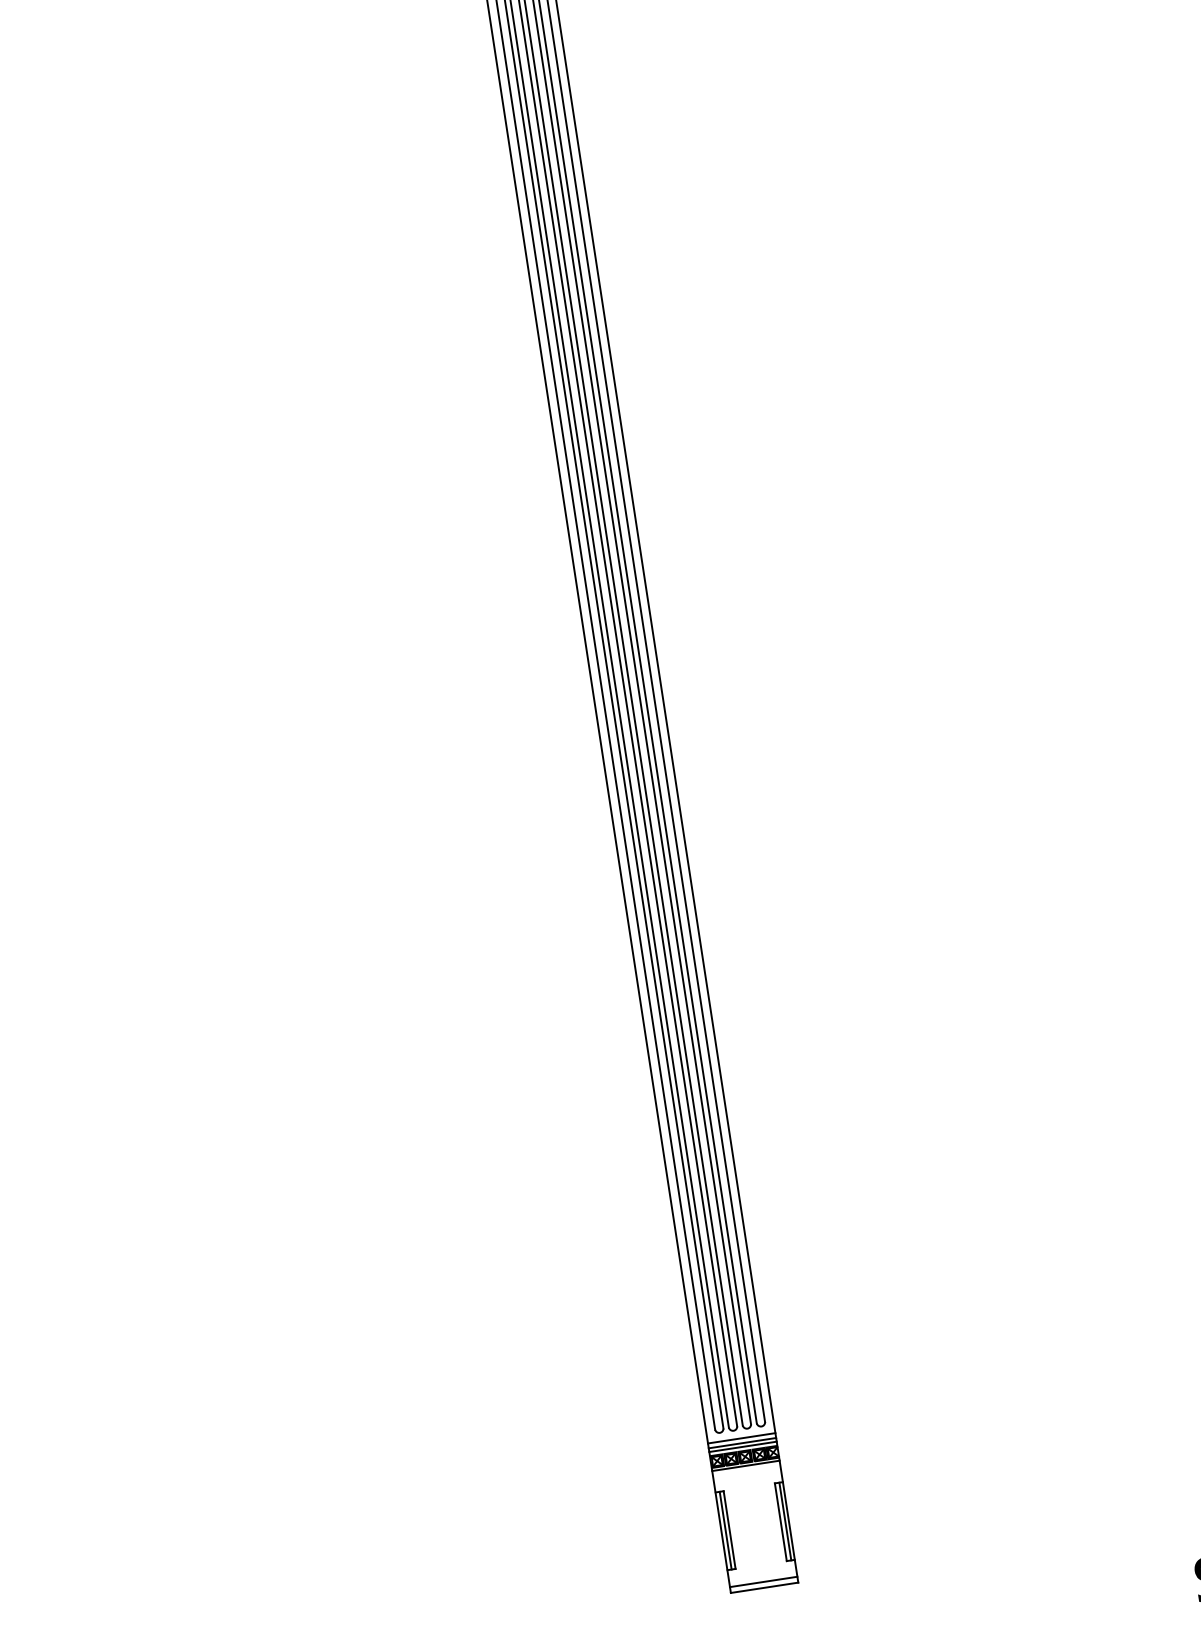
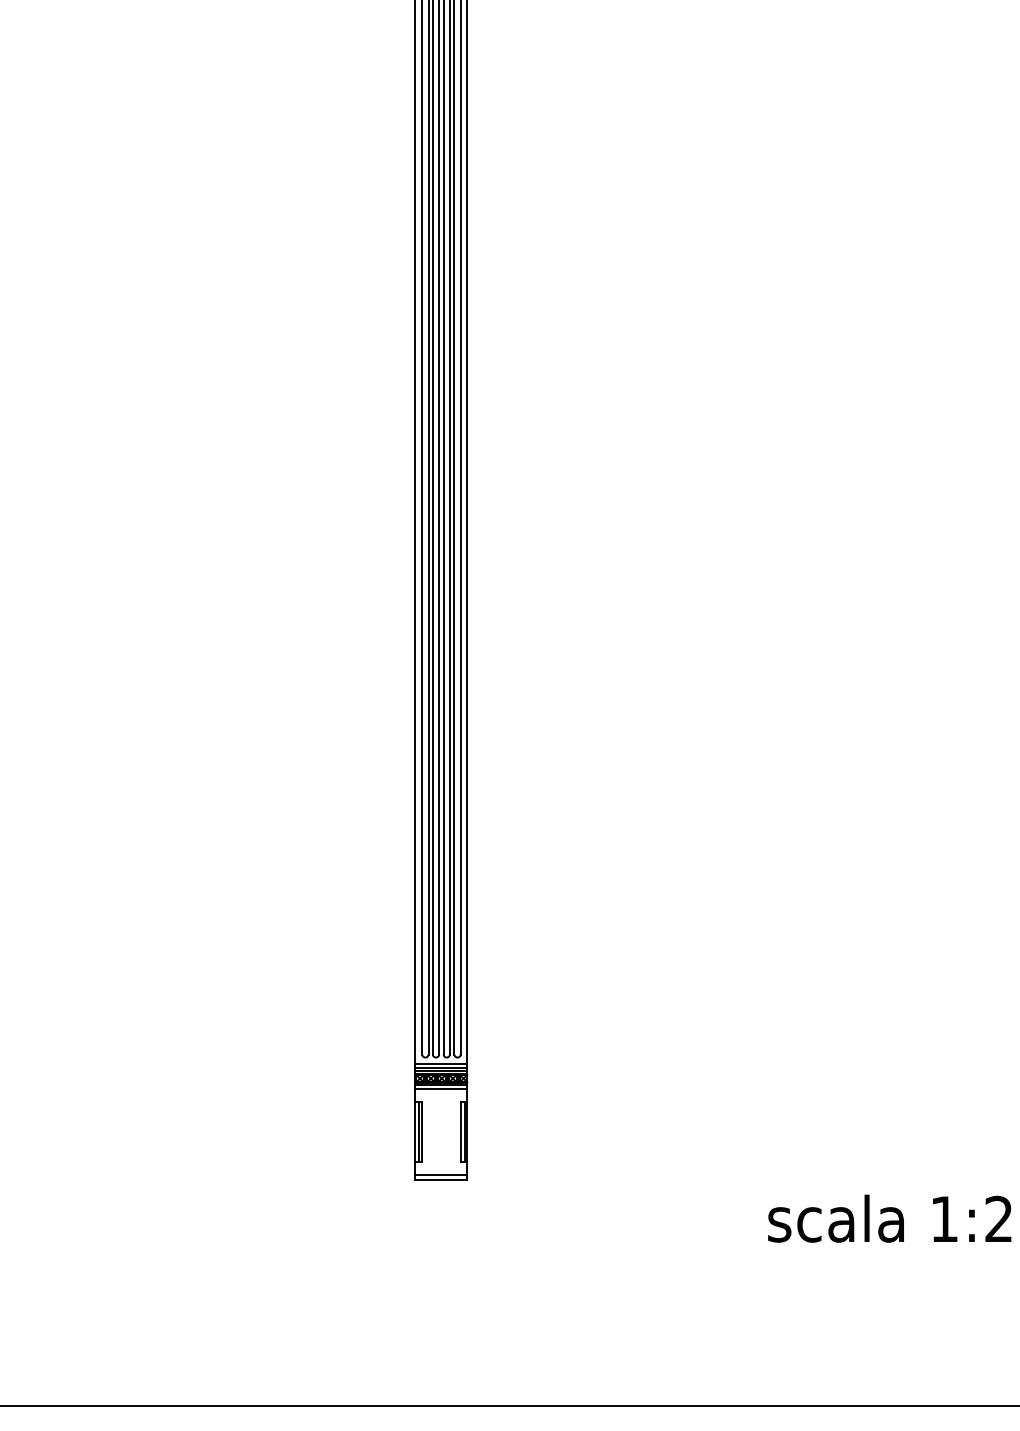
line: (747, 1471) -> (441, 1089), added

